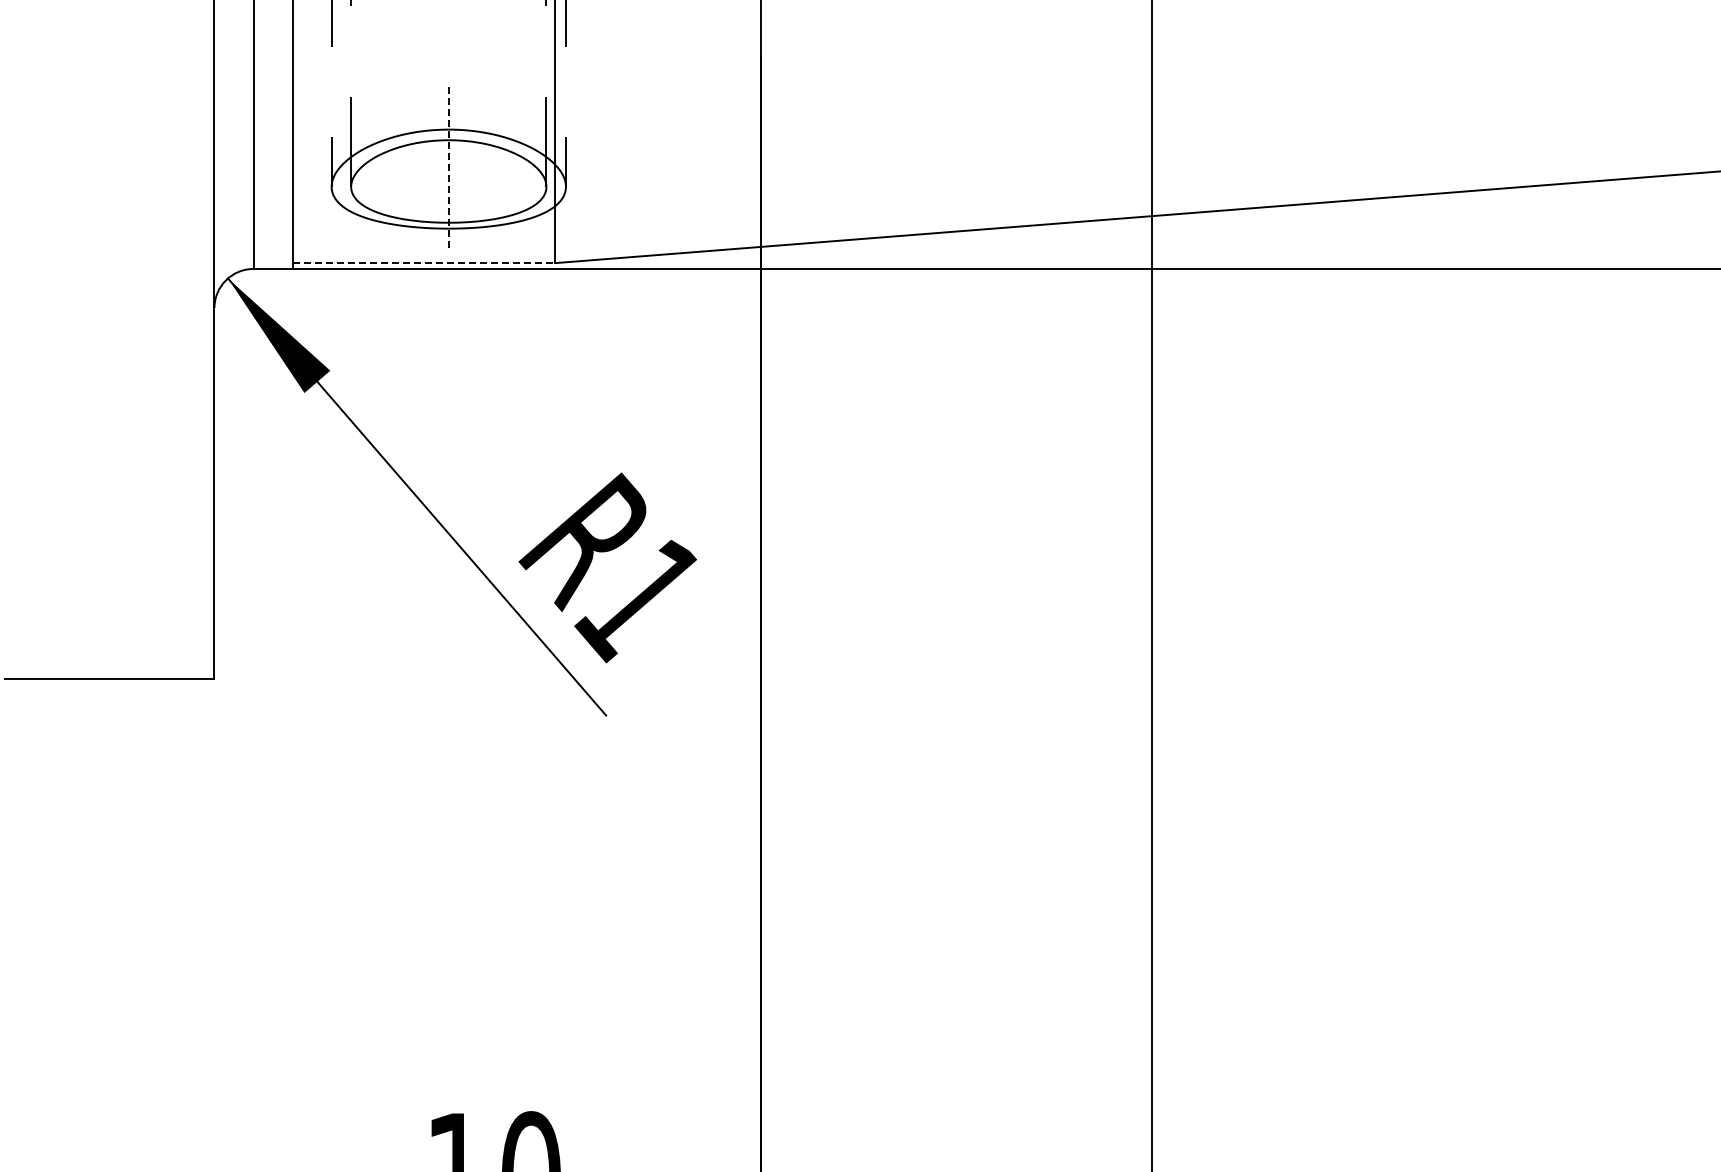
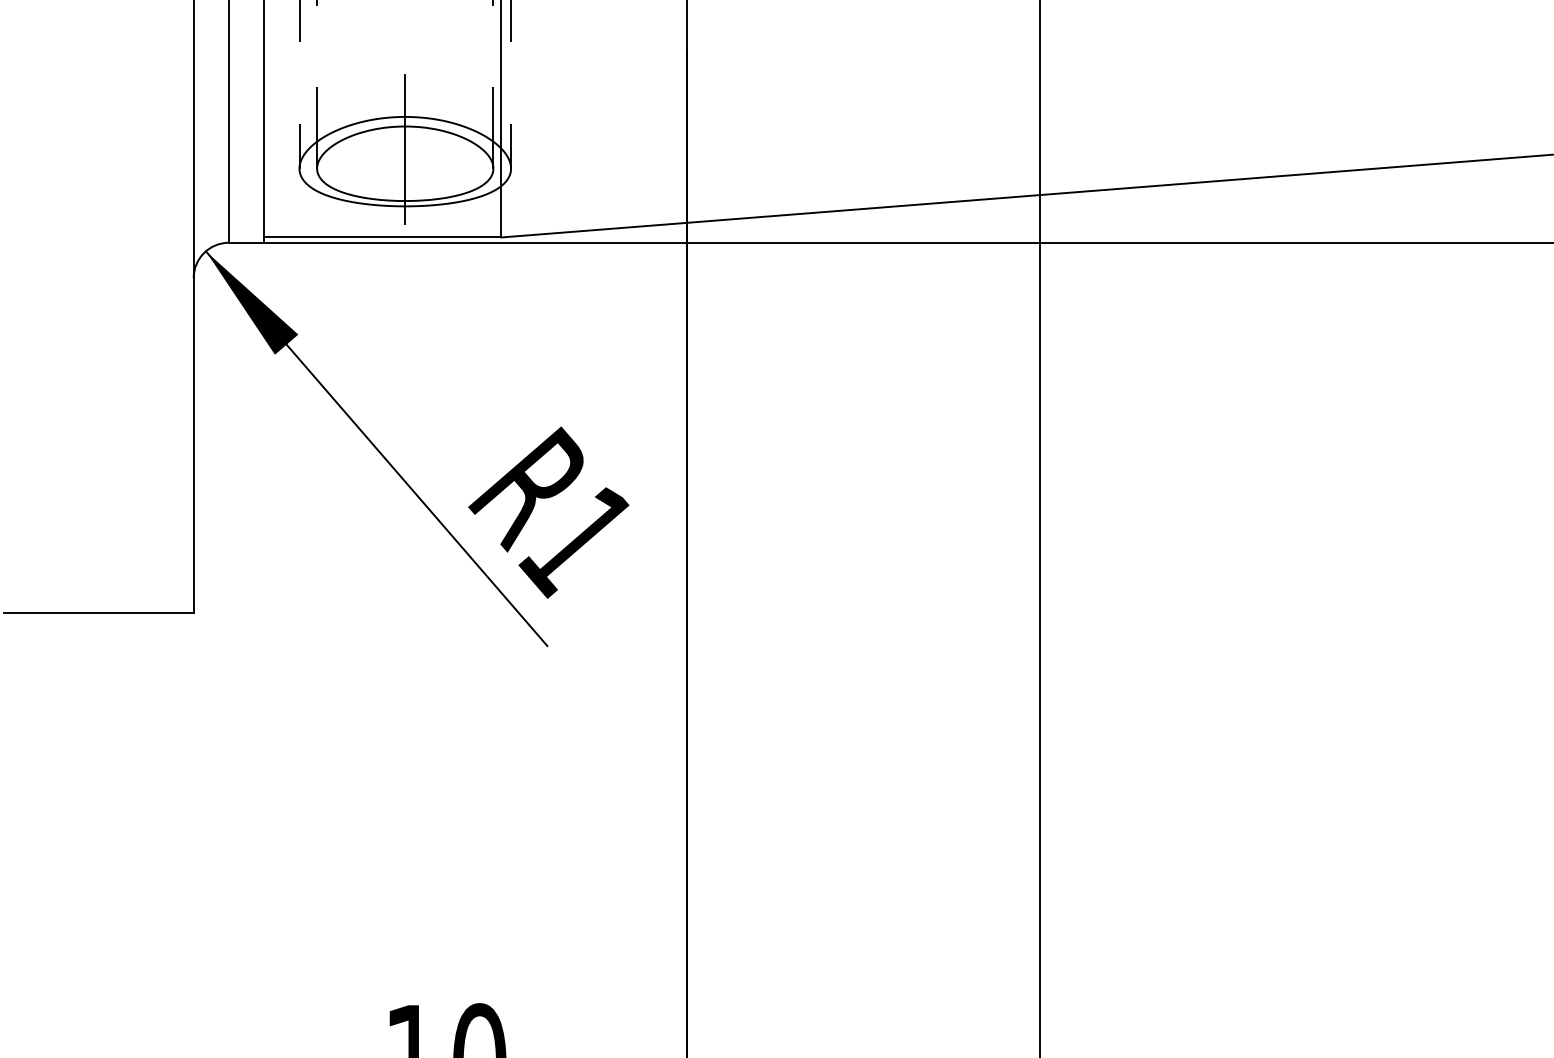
line: (448, 164) -> (405, 148), dashed -> solid
line: (424, 263) -> (383, 237), dashed -> solid

